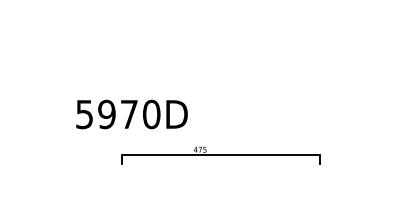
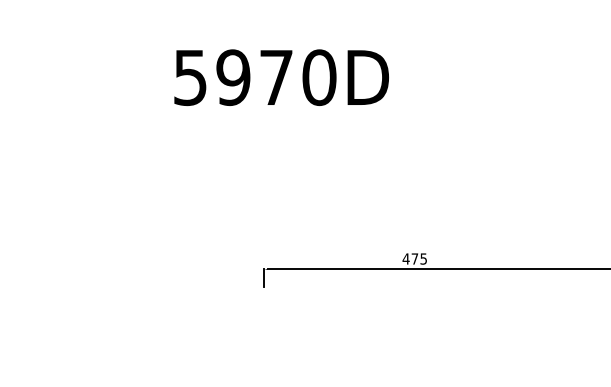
text: (131, 114) -> (280, 77), moved

